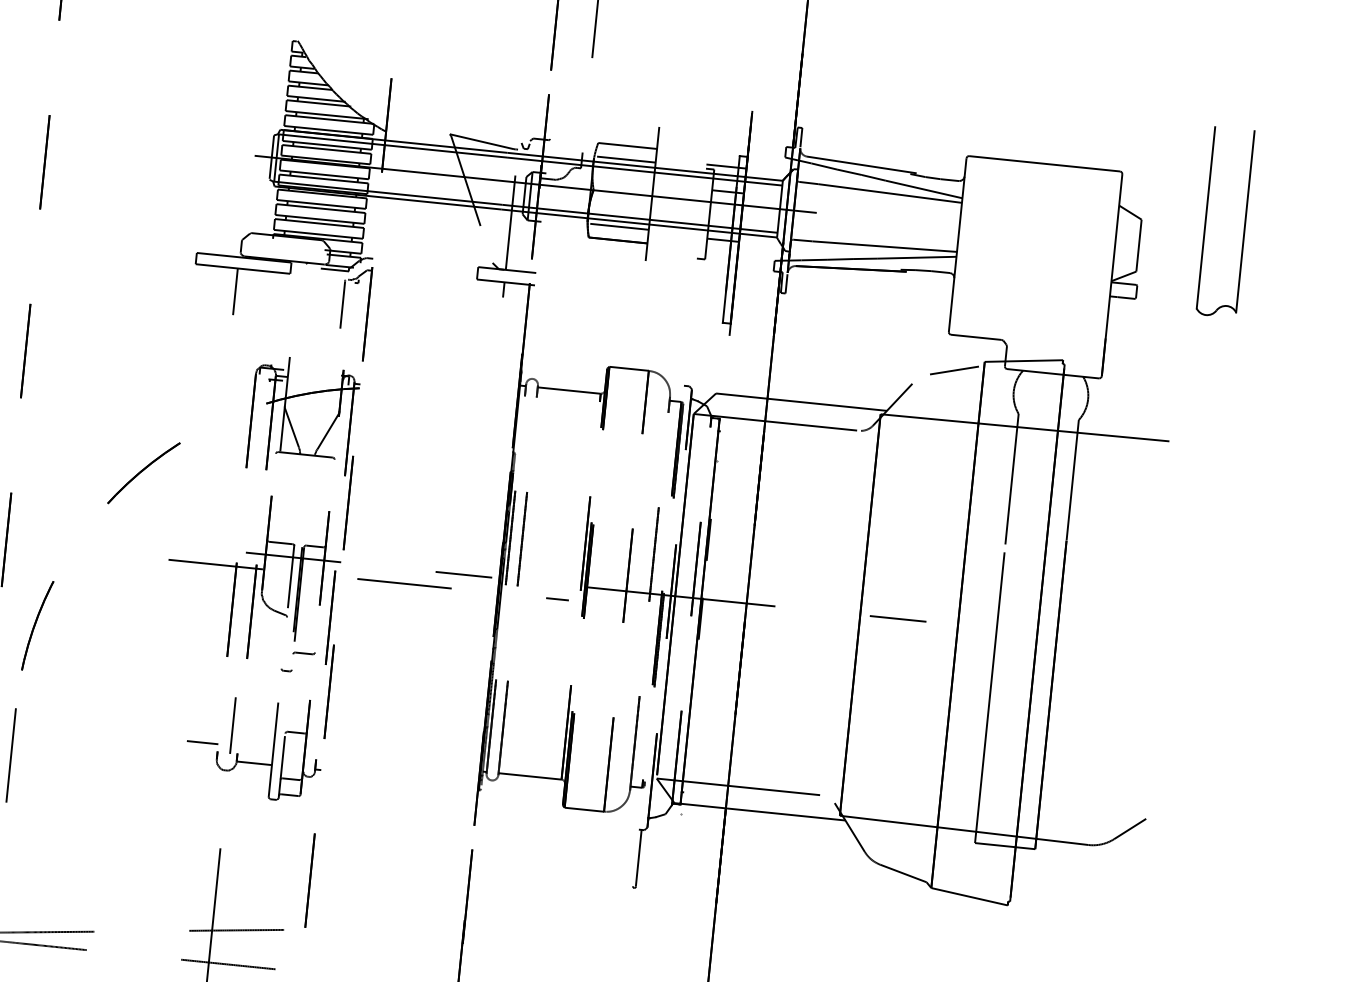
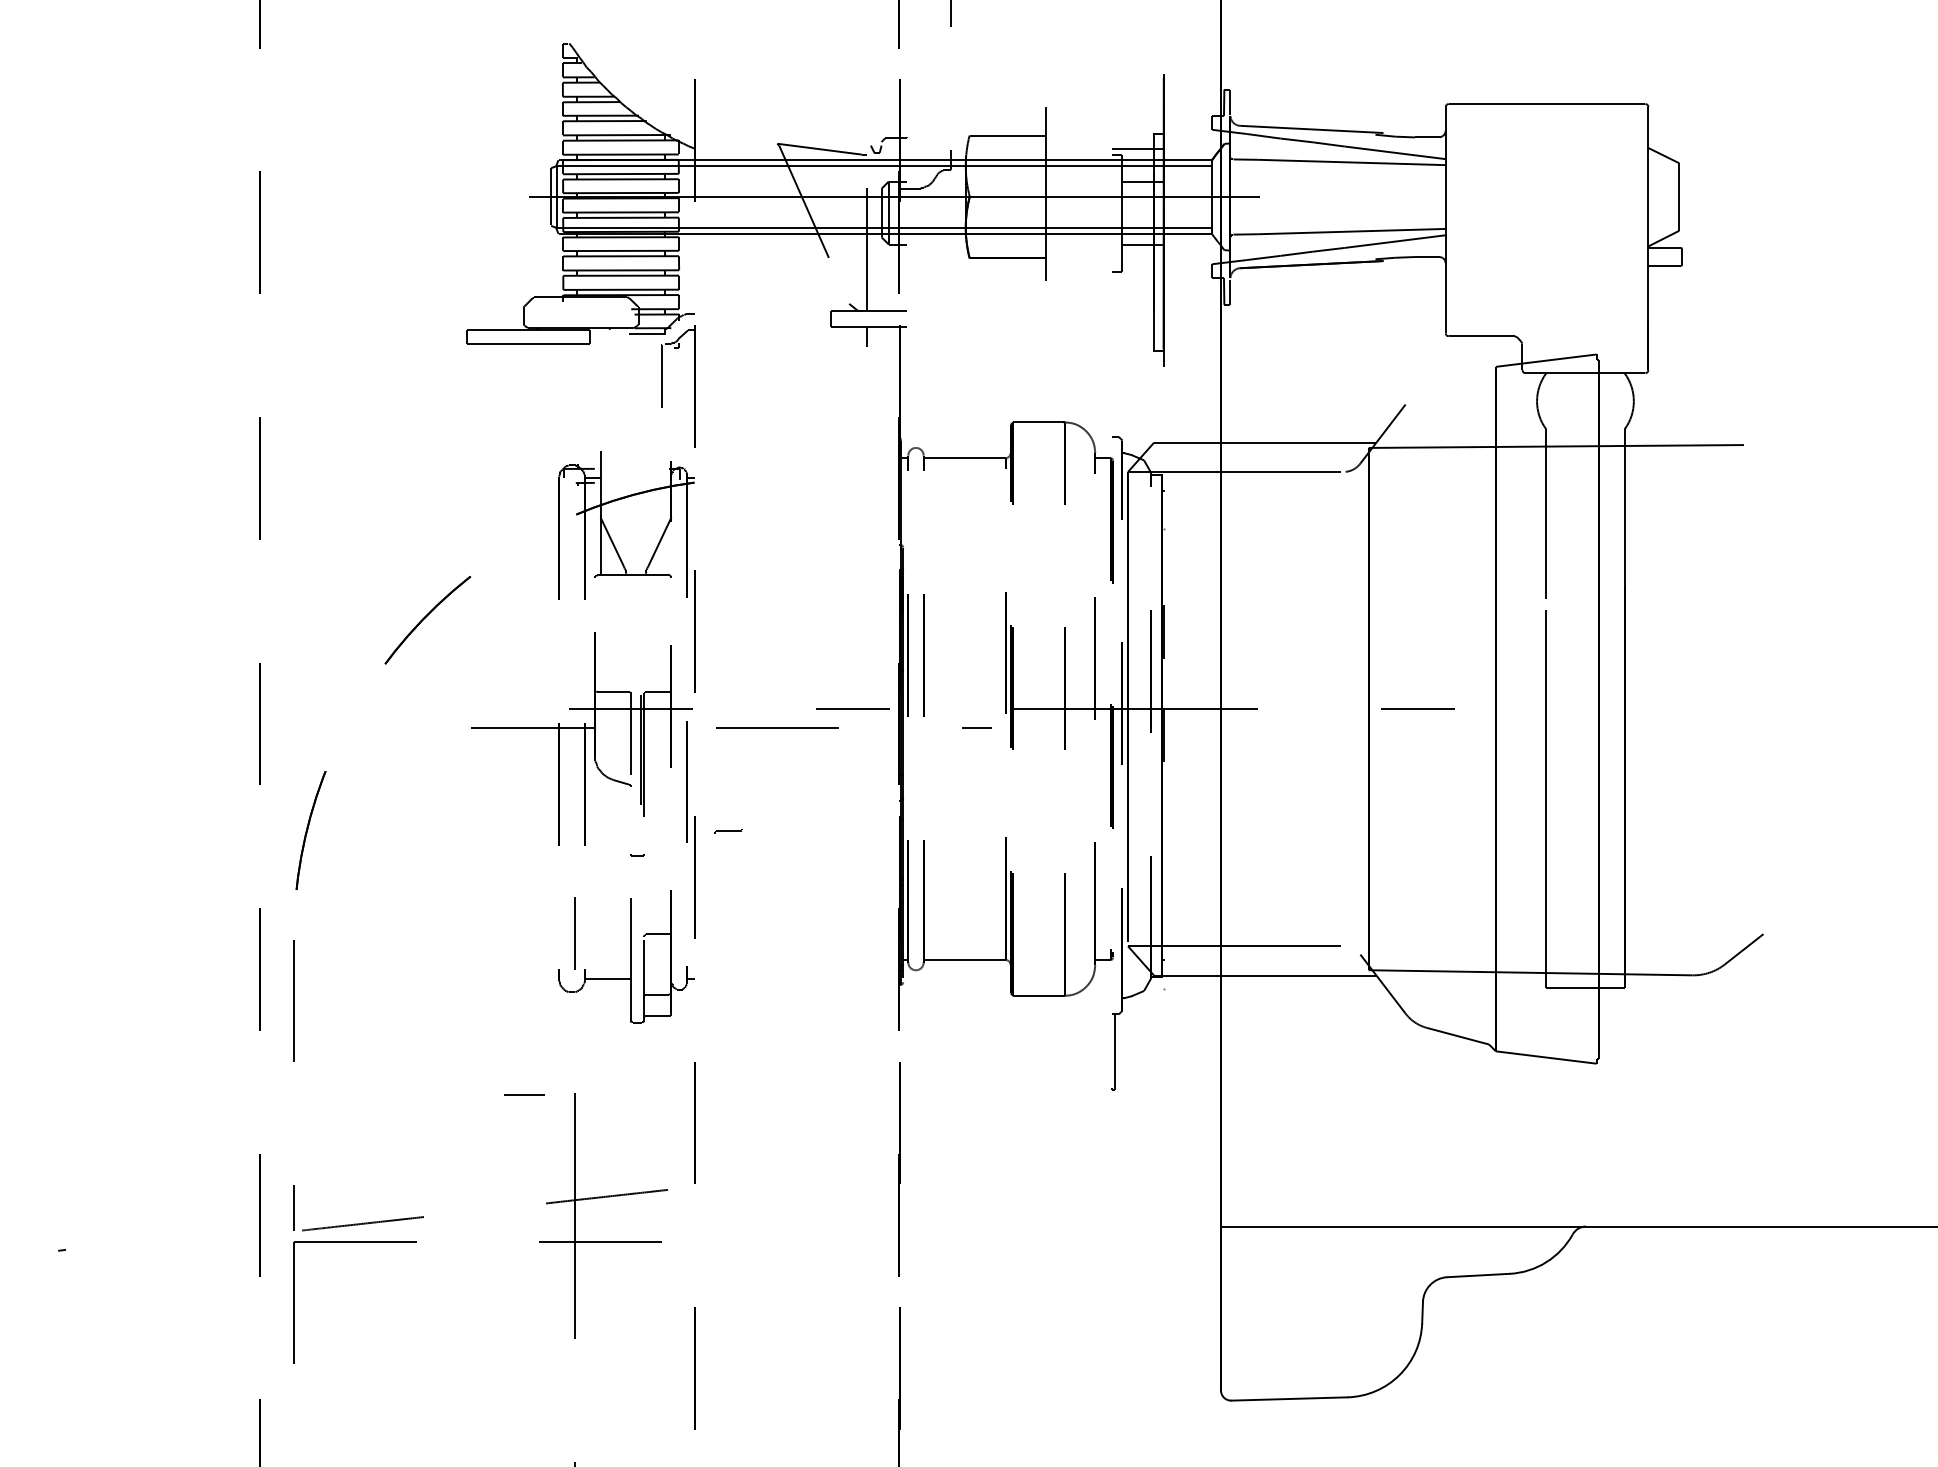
line: (626, 159) -> (1007, 153), removed
part: (1206, 220) -> (1762, 156), removed
line: (619, 226) -> (1007, 240), removed
line: (235, 291) -> (521, 374), removed
line: (954, 370) -> (1458, 381), removed
part: (304, 653) -> (728, 831), moved
line: (202, 741) -> (524, 1094), moved

